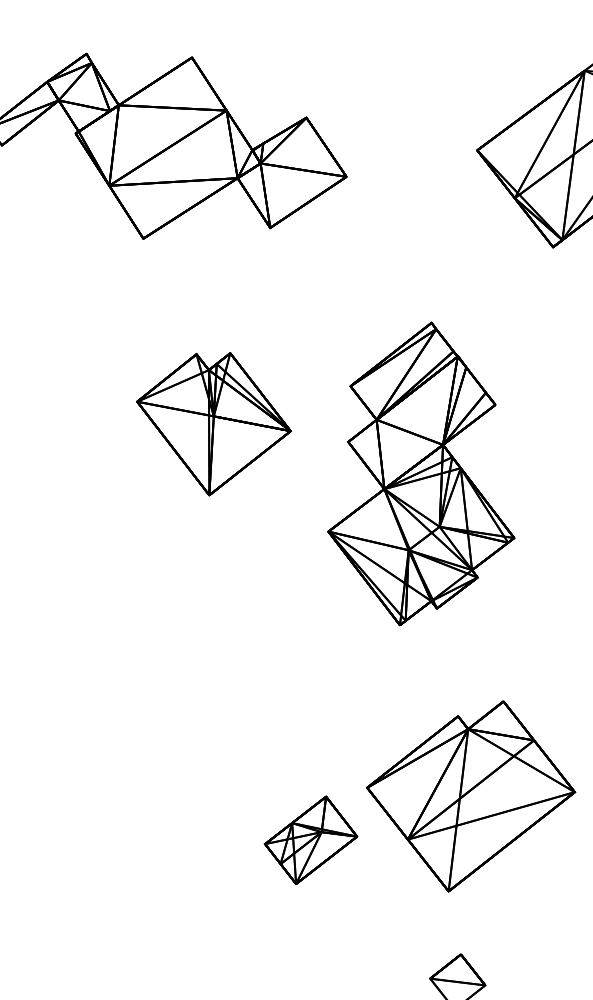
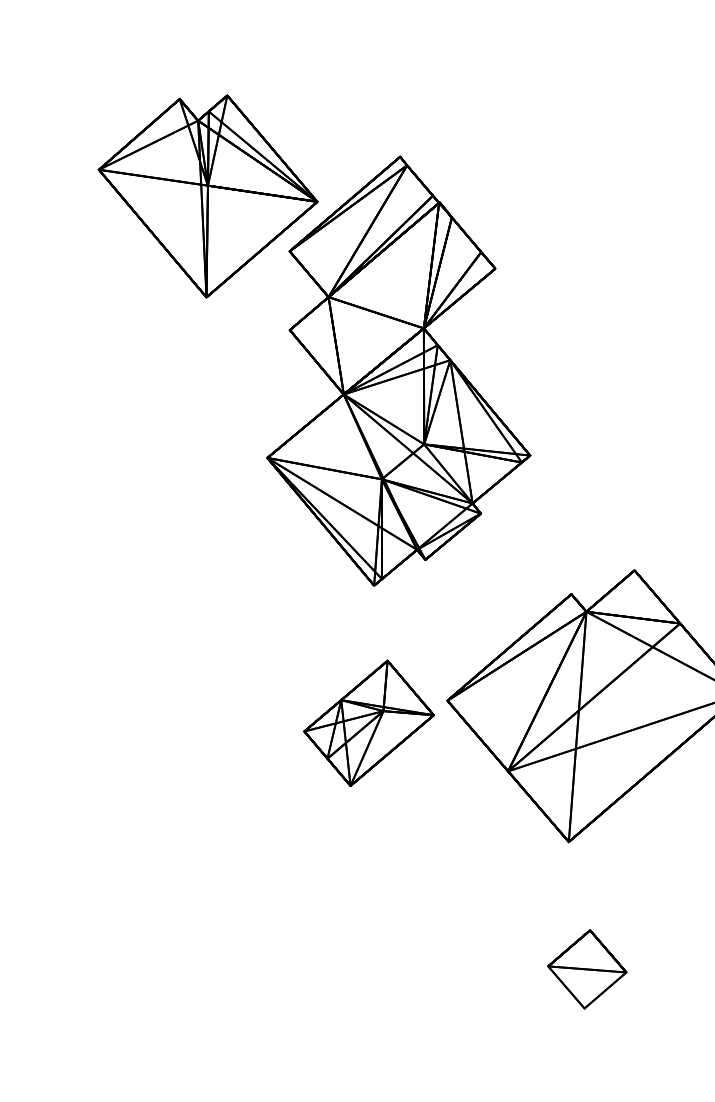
part: (421, 473) -> (395, 370), moved
part: (310, 839) -> (368, 722), moved

